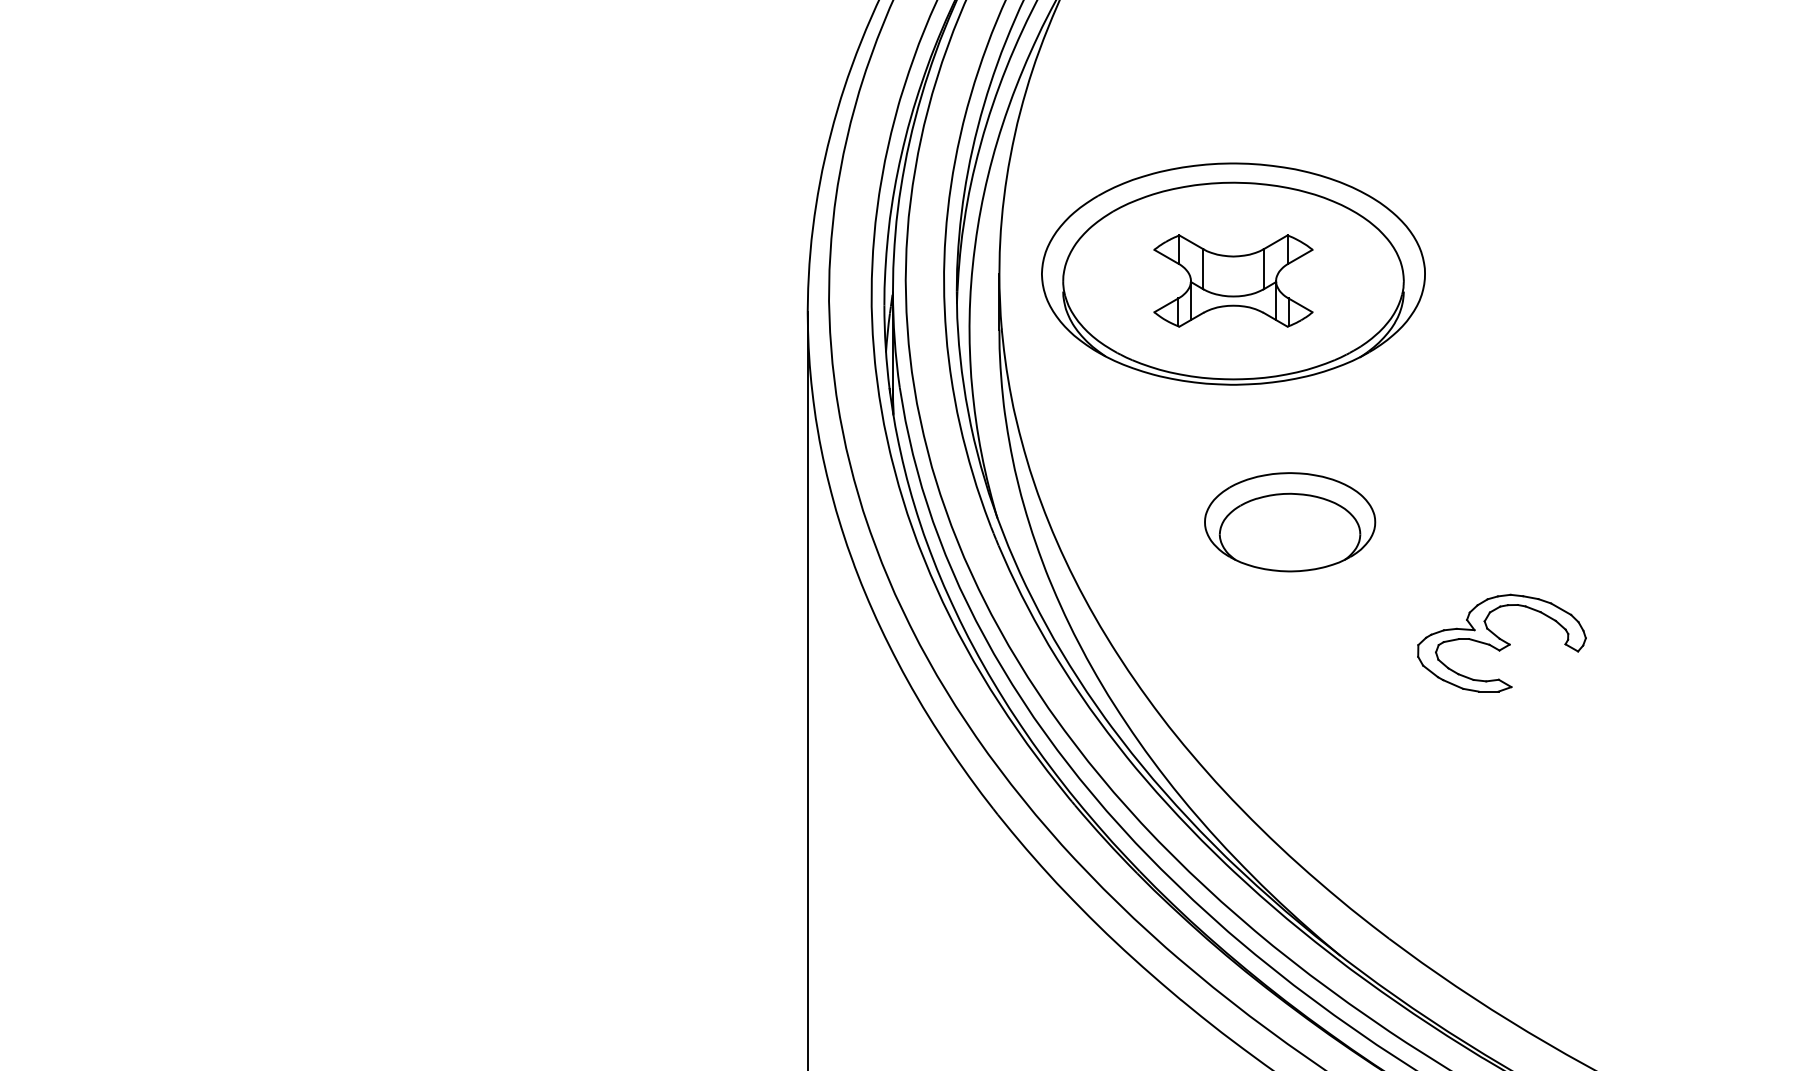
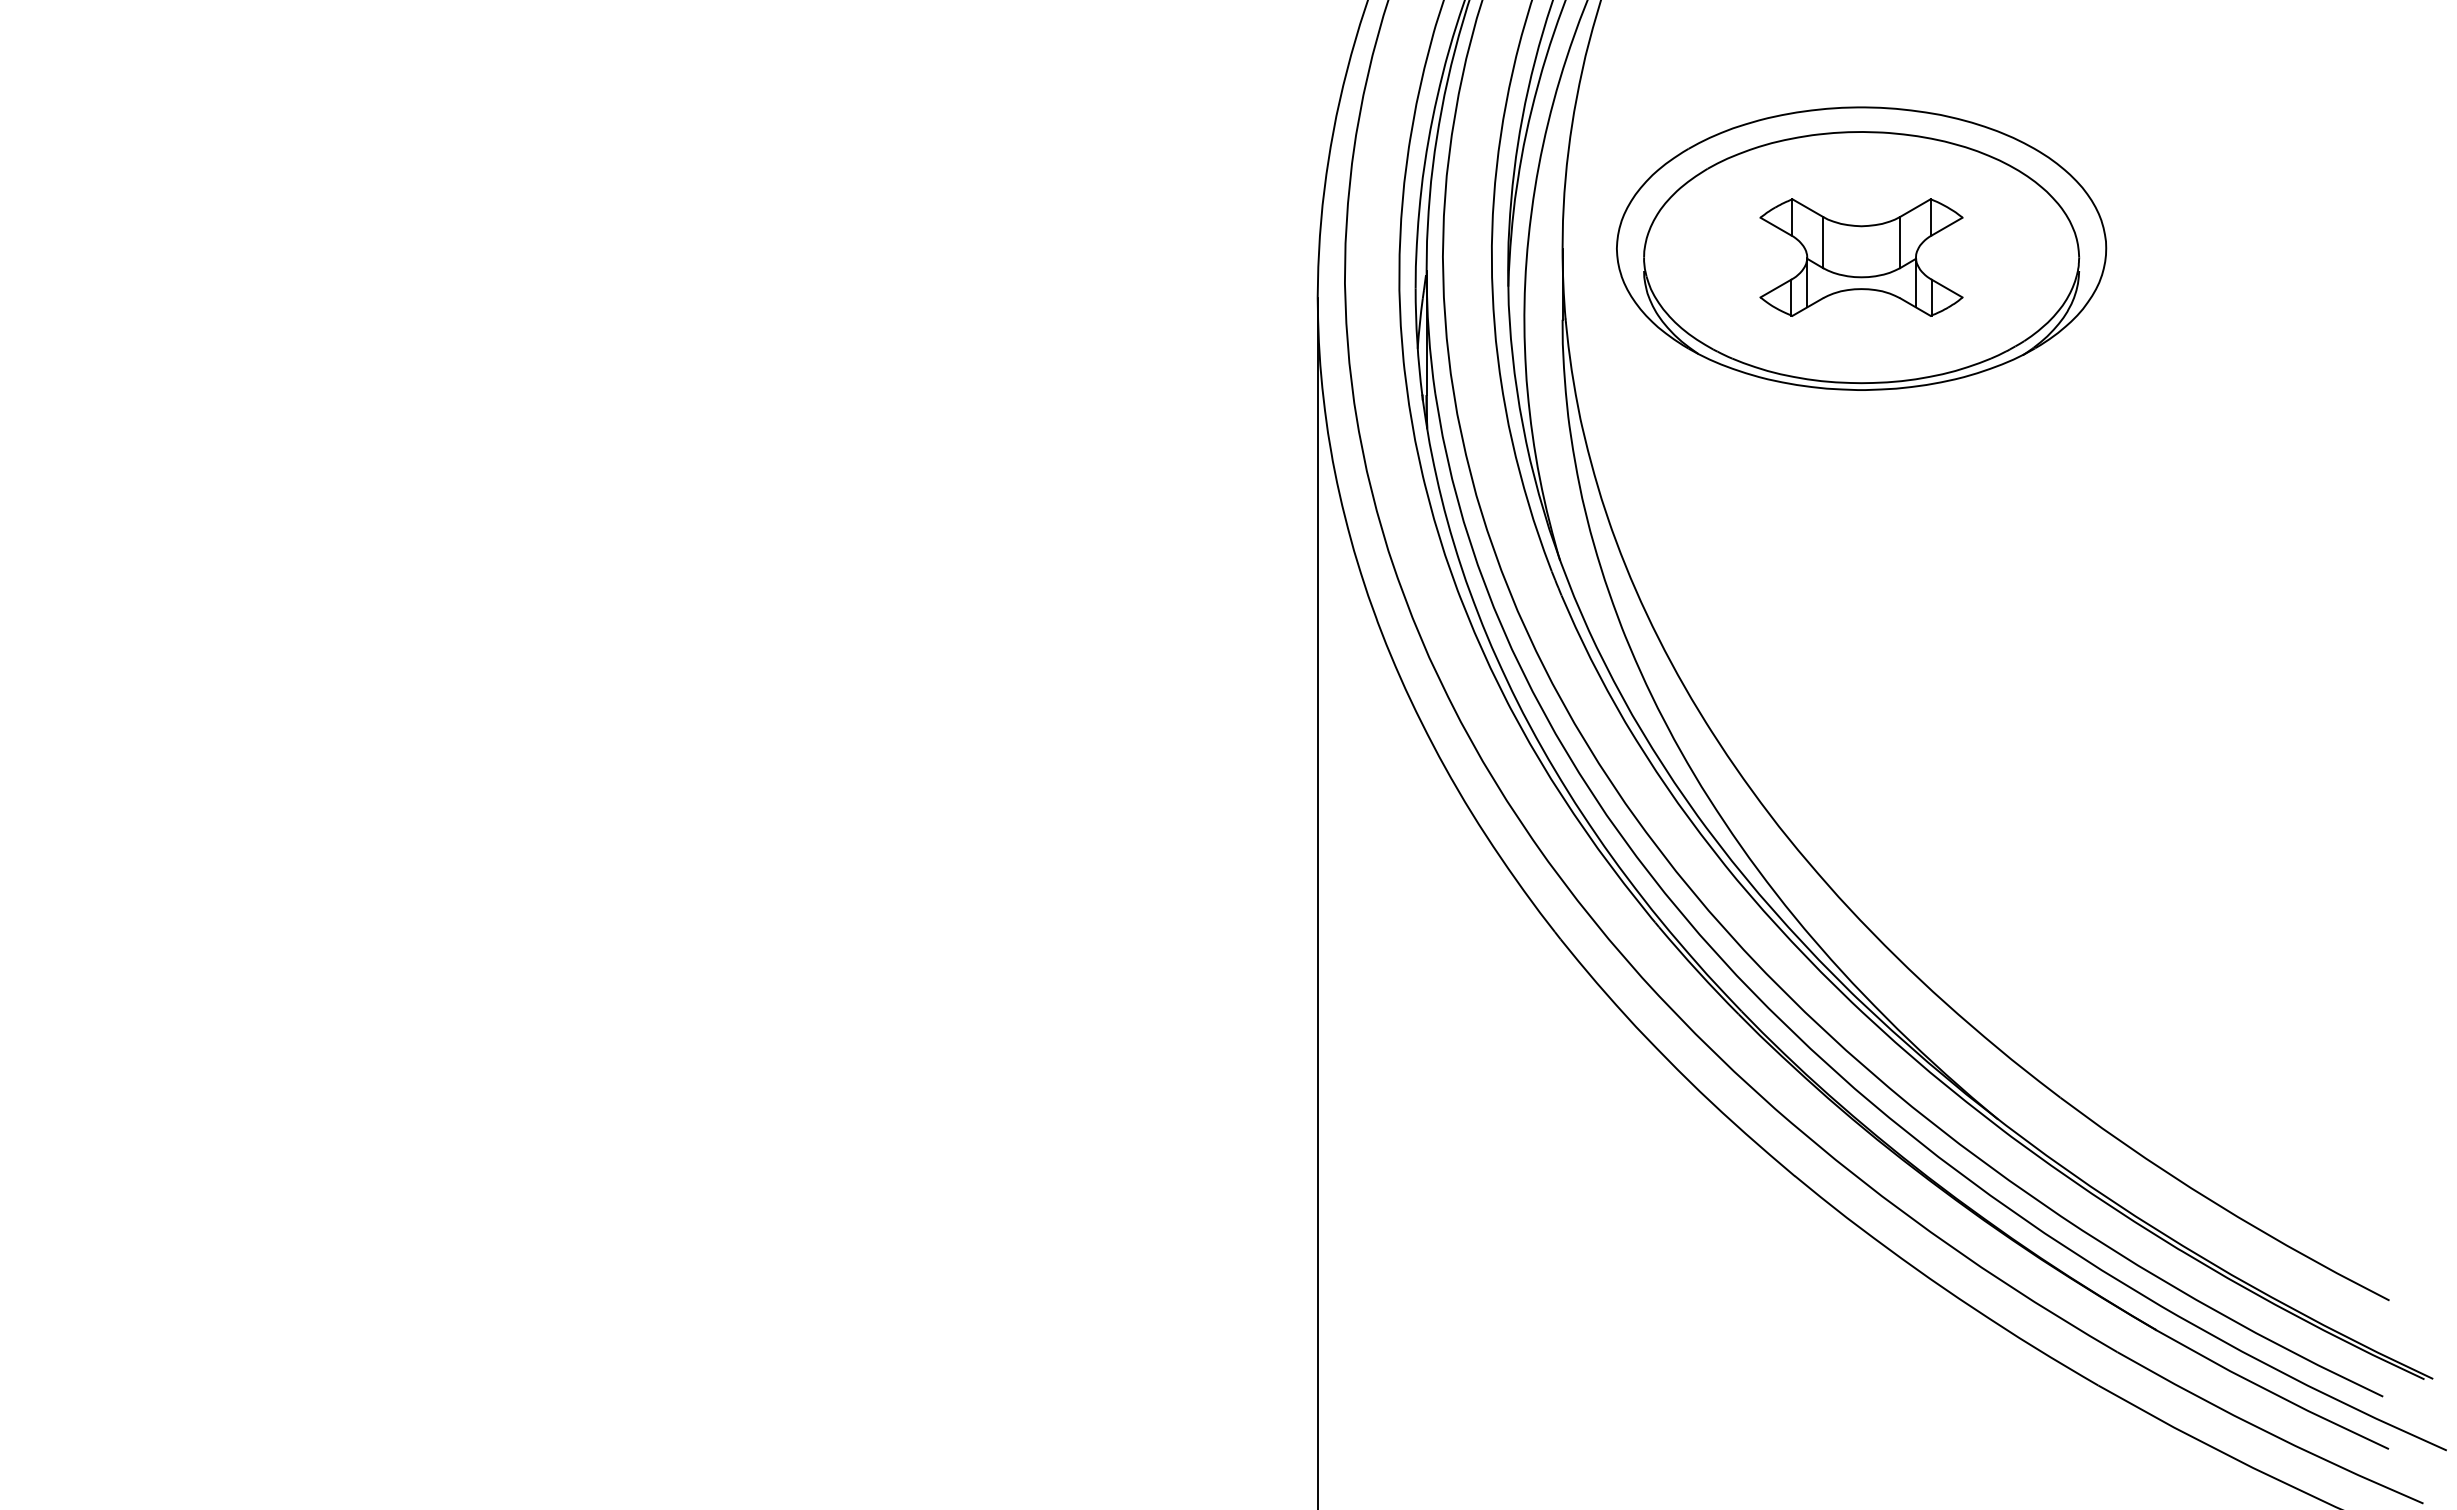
part: (1289, 522) -> (1933, 565), removed
part: (1501, 642) -> (2204, 719), removed

